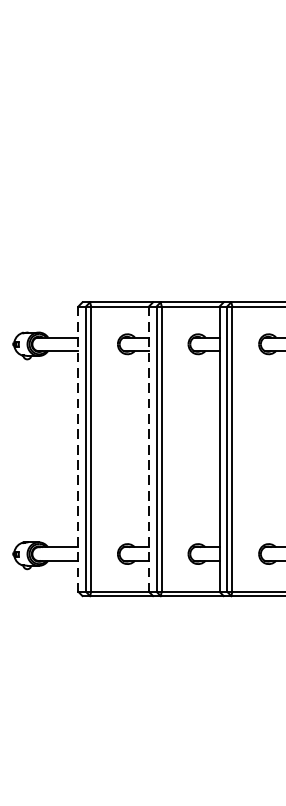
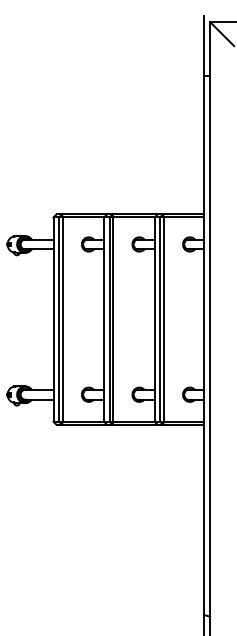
line: (78, 450) -> (53, 320), dashed -> solid
line: (149, 450) -> (104, 320), dashed -> solid

